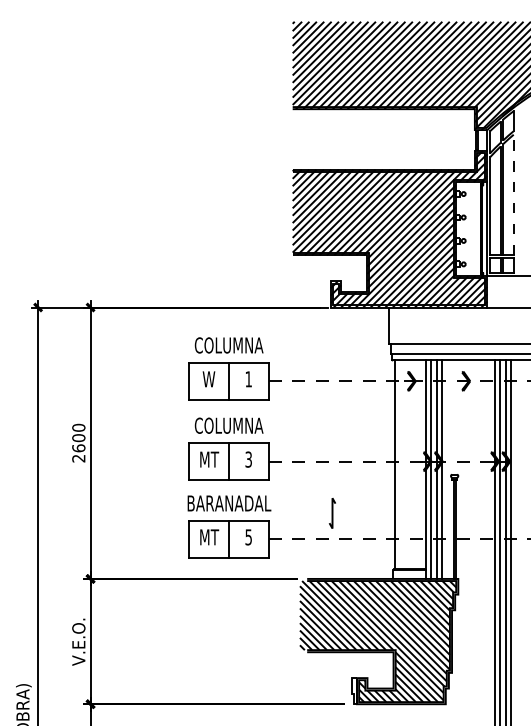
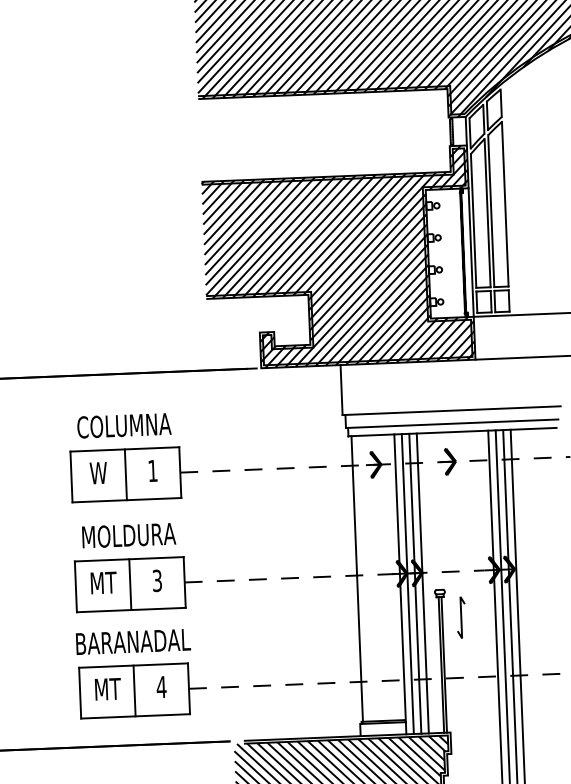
line: (513, 194) -> (504, 203), dashed -> solid
text: (228, 425) -> (127, 535), COLUMNA -> MOLDURA
line: (332, 513) -> (461, 617), moved
text: (248, 537) -> (161, 687), 5 -> 4

